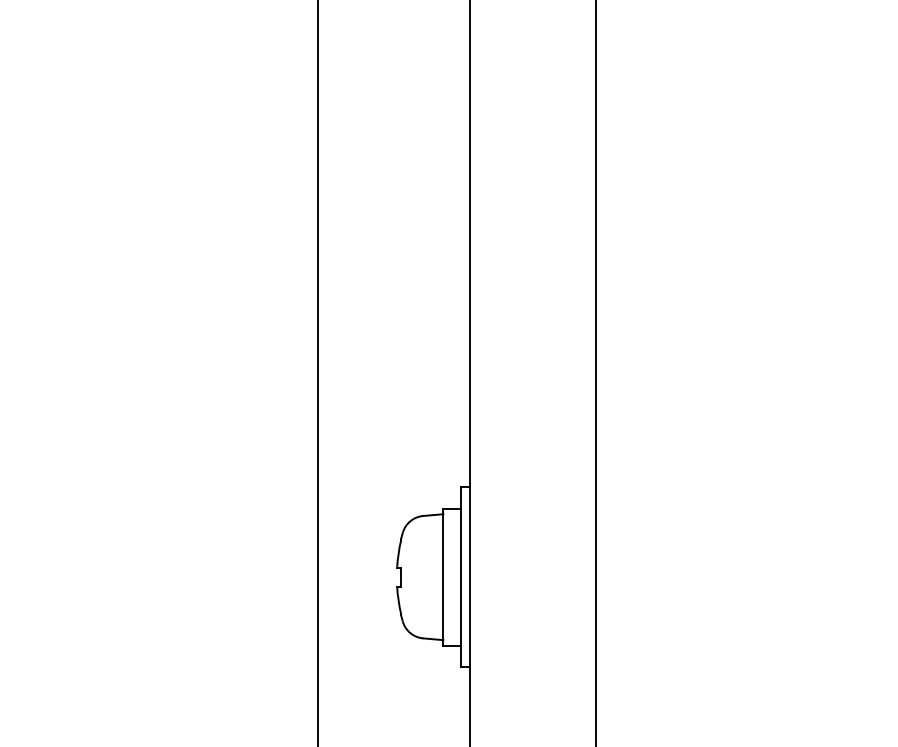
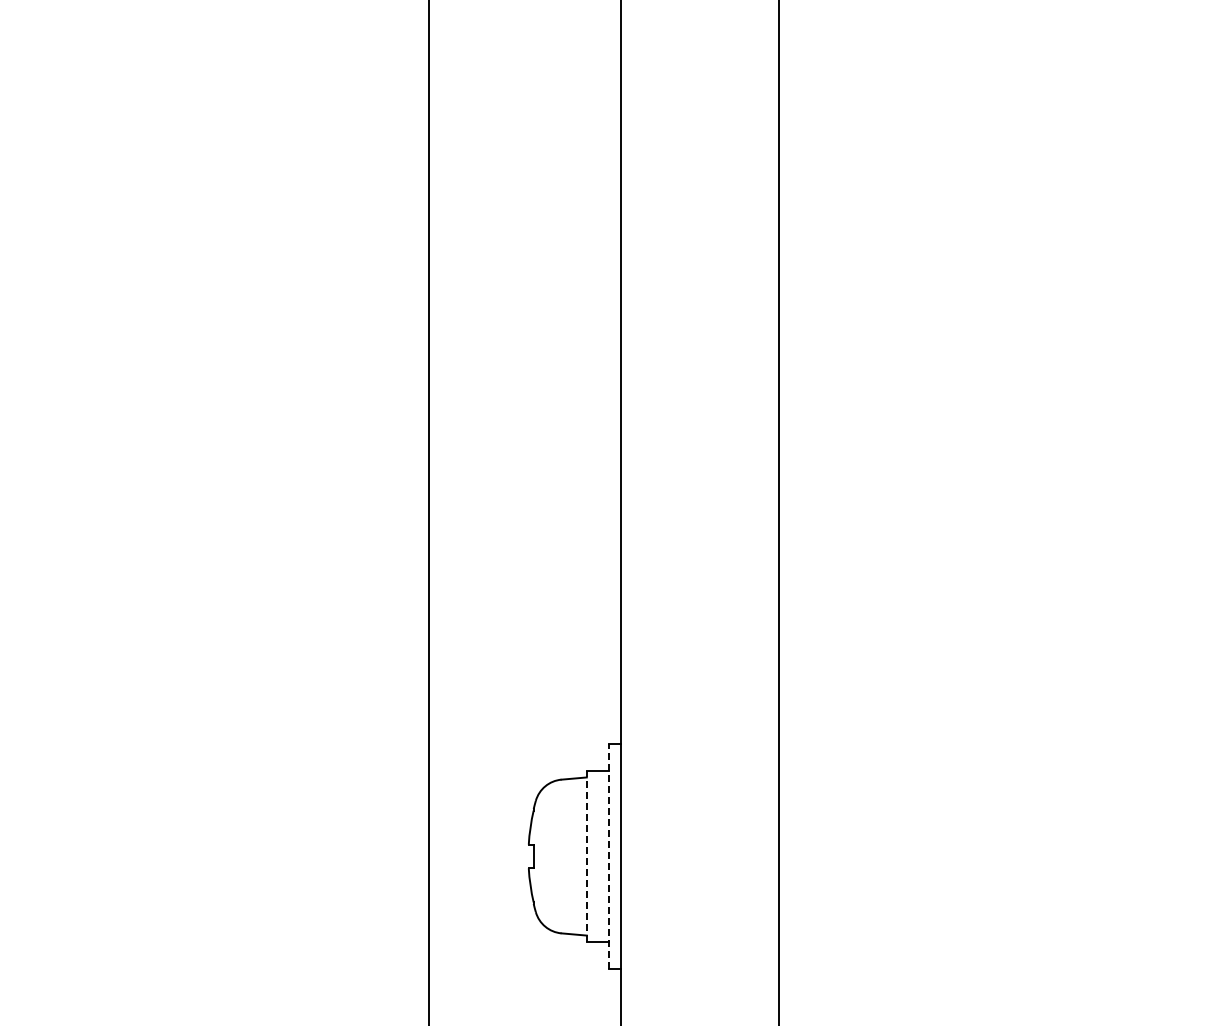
line: (443, 577) -> (586, 856), solid -> dashed
line: (461, 577) -> (609, 856), solid -> dashed

